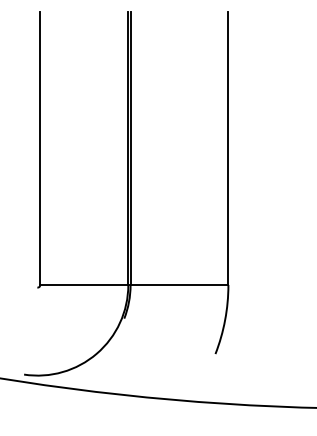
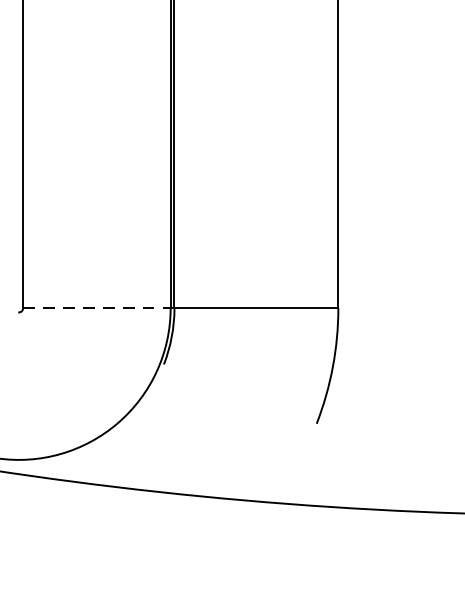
line: (84, 285) -> (97, 308), solid -> dashed

